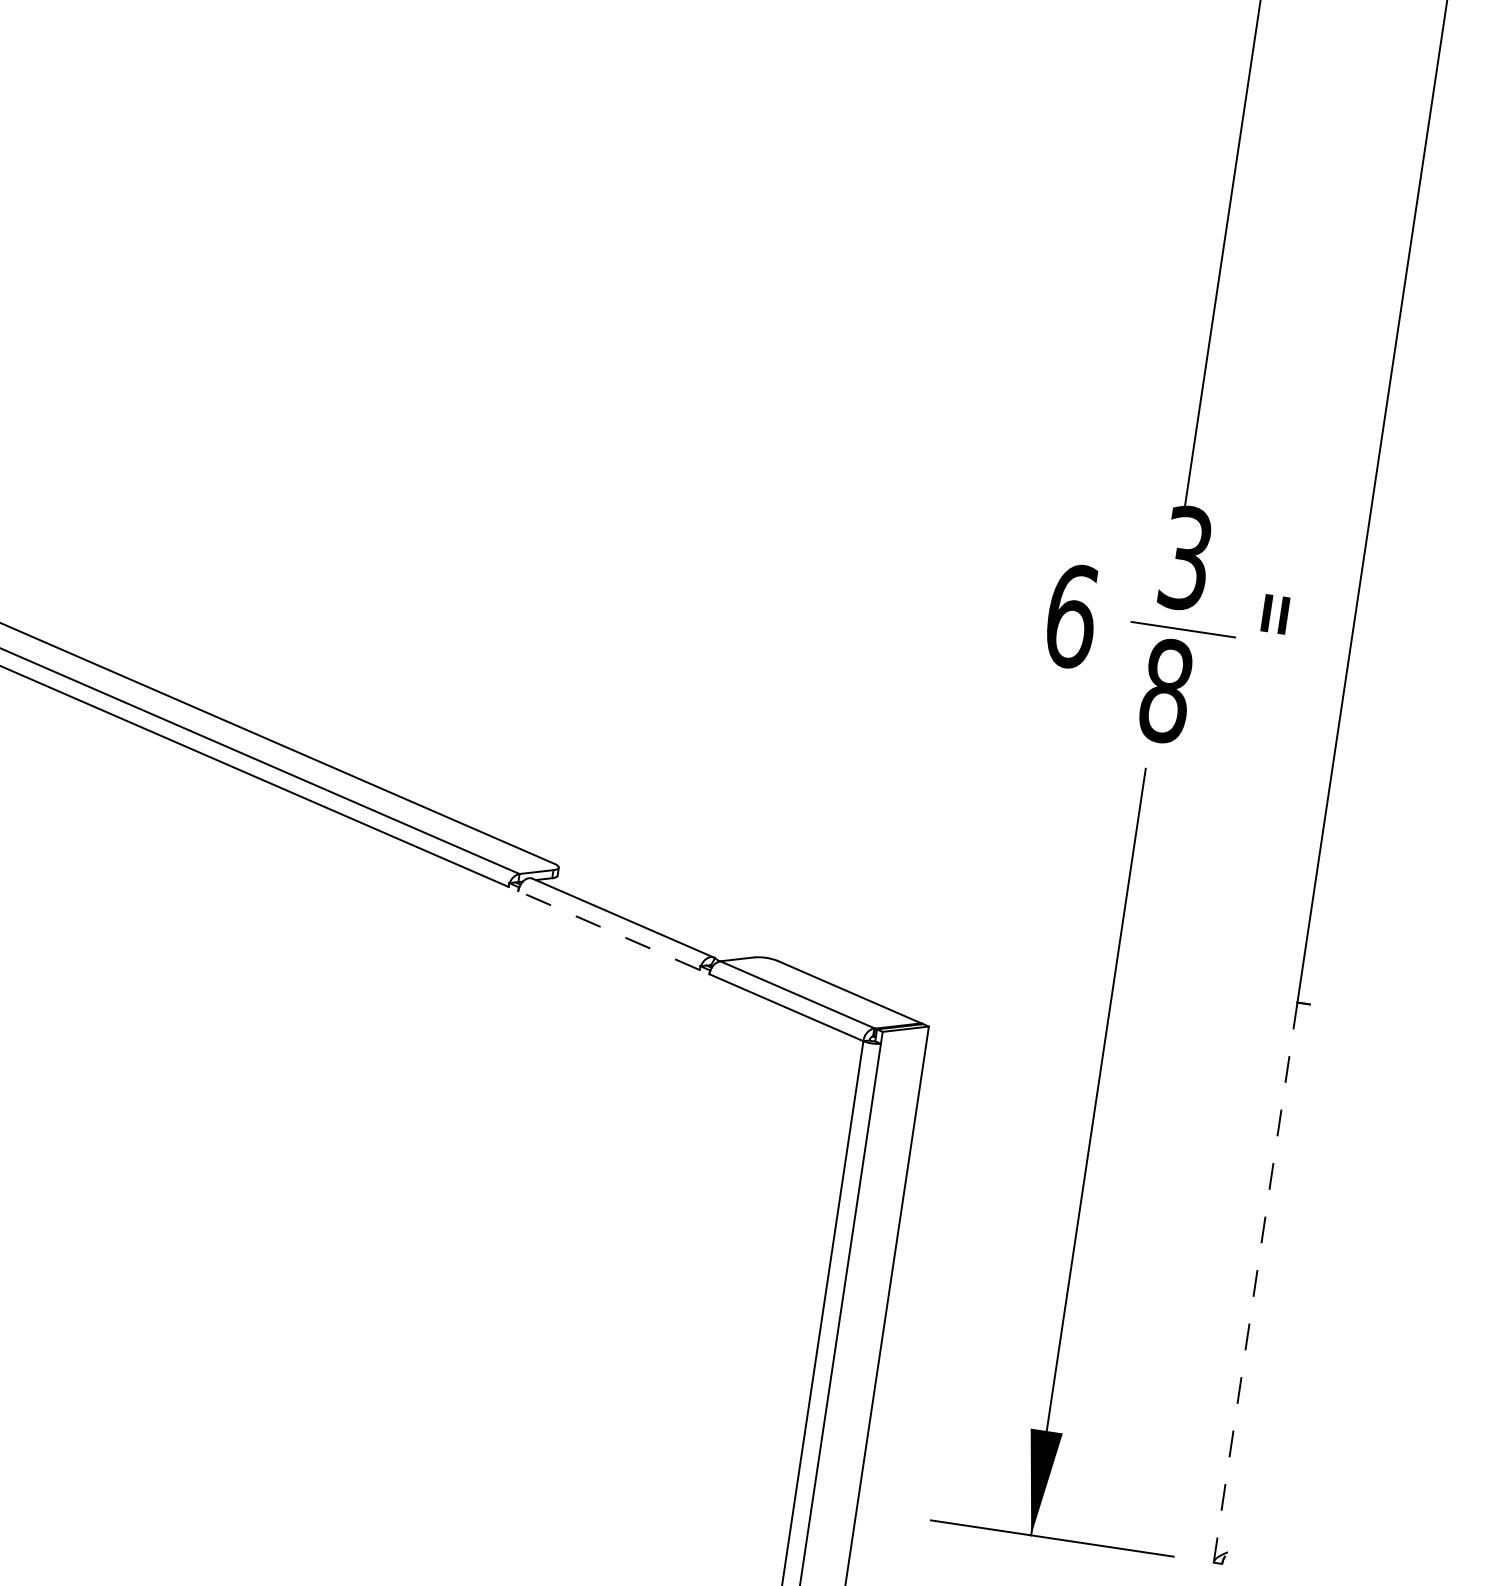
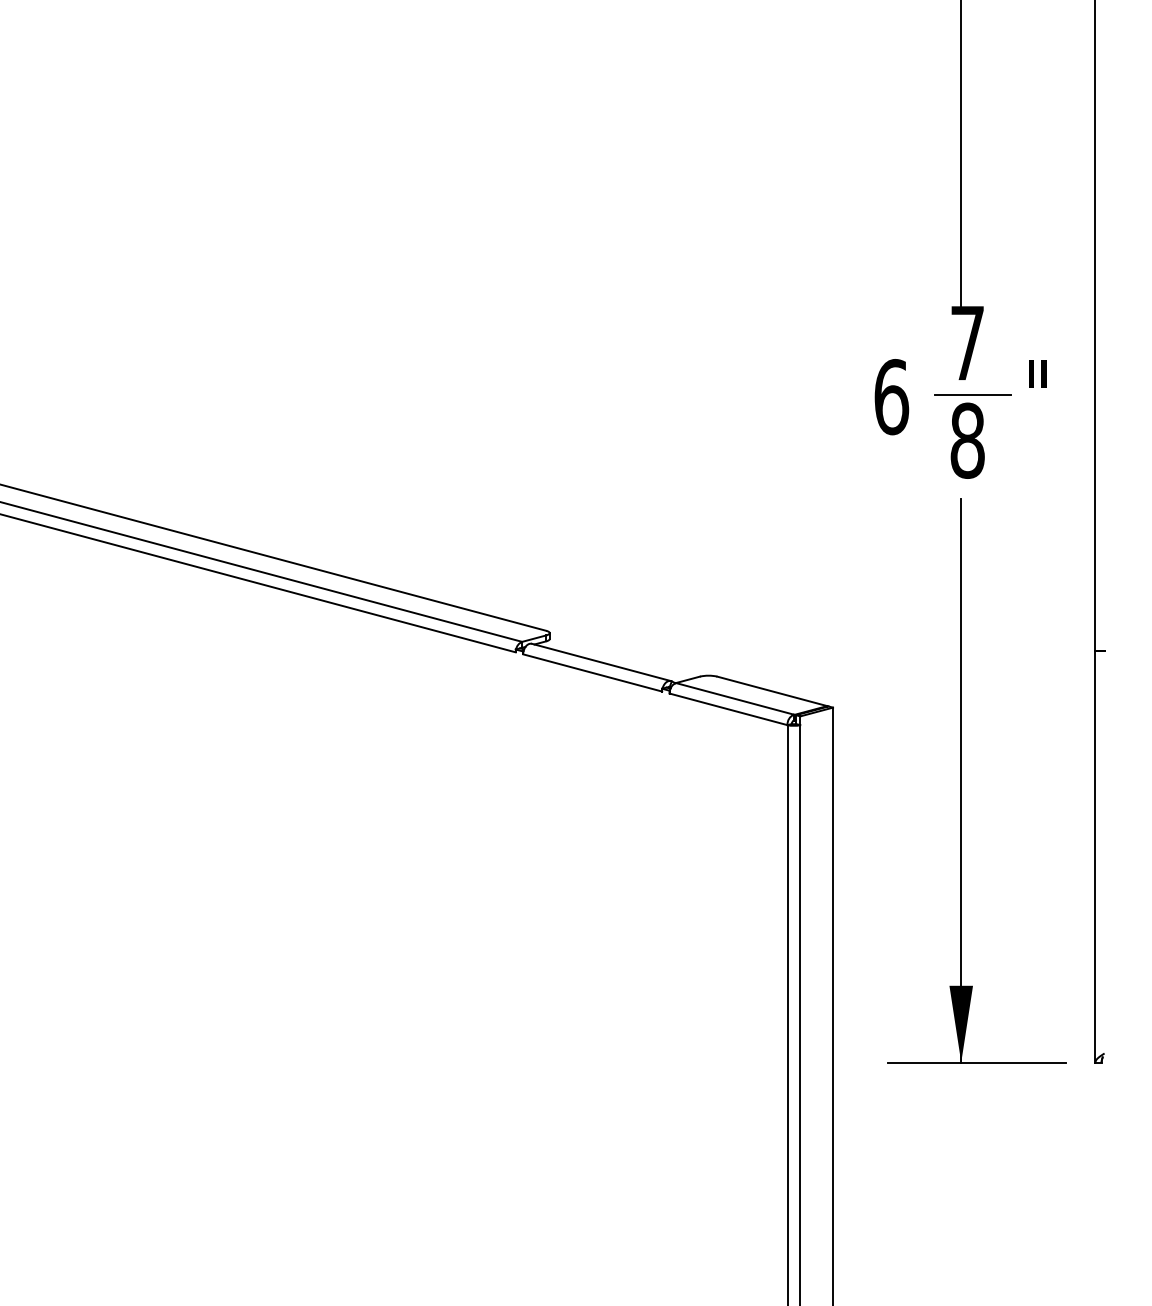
text: (1185, 558) -> (967, 343), 3 -> 7
line: (608, 929) -> (592, 672), dashed -> solid
line: (1255, 1282) -> (1095, 856), dashed -> solid

